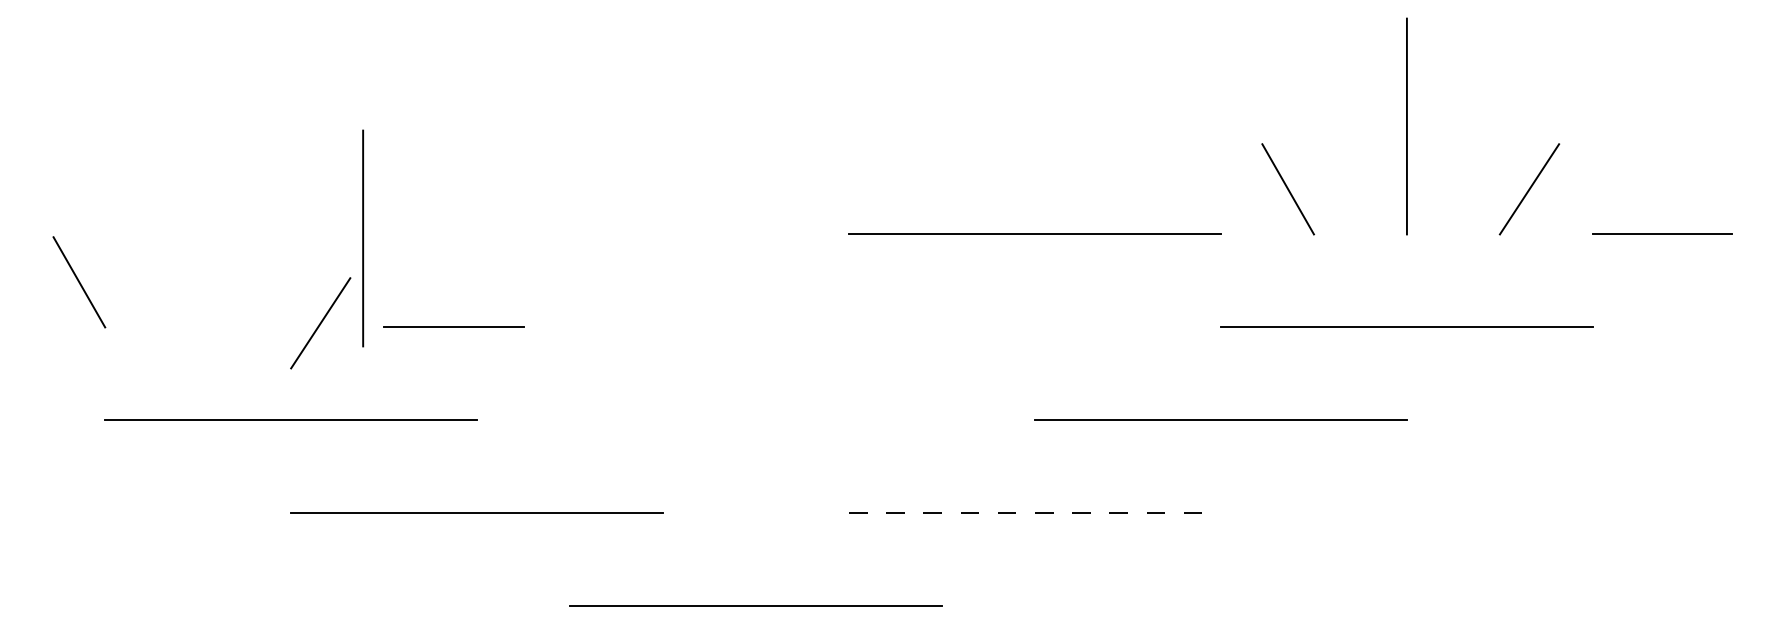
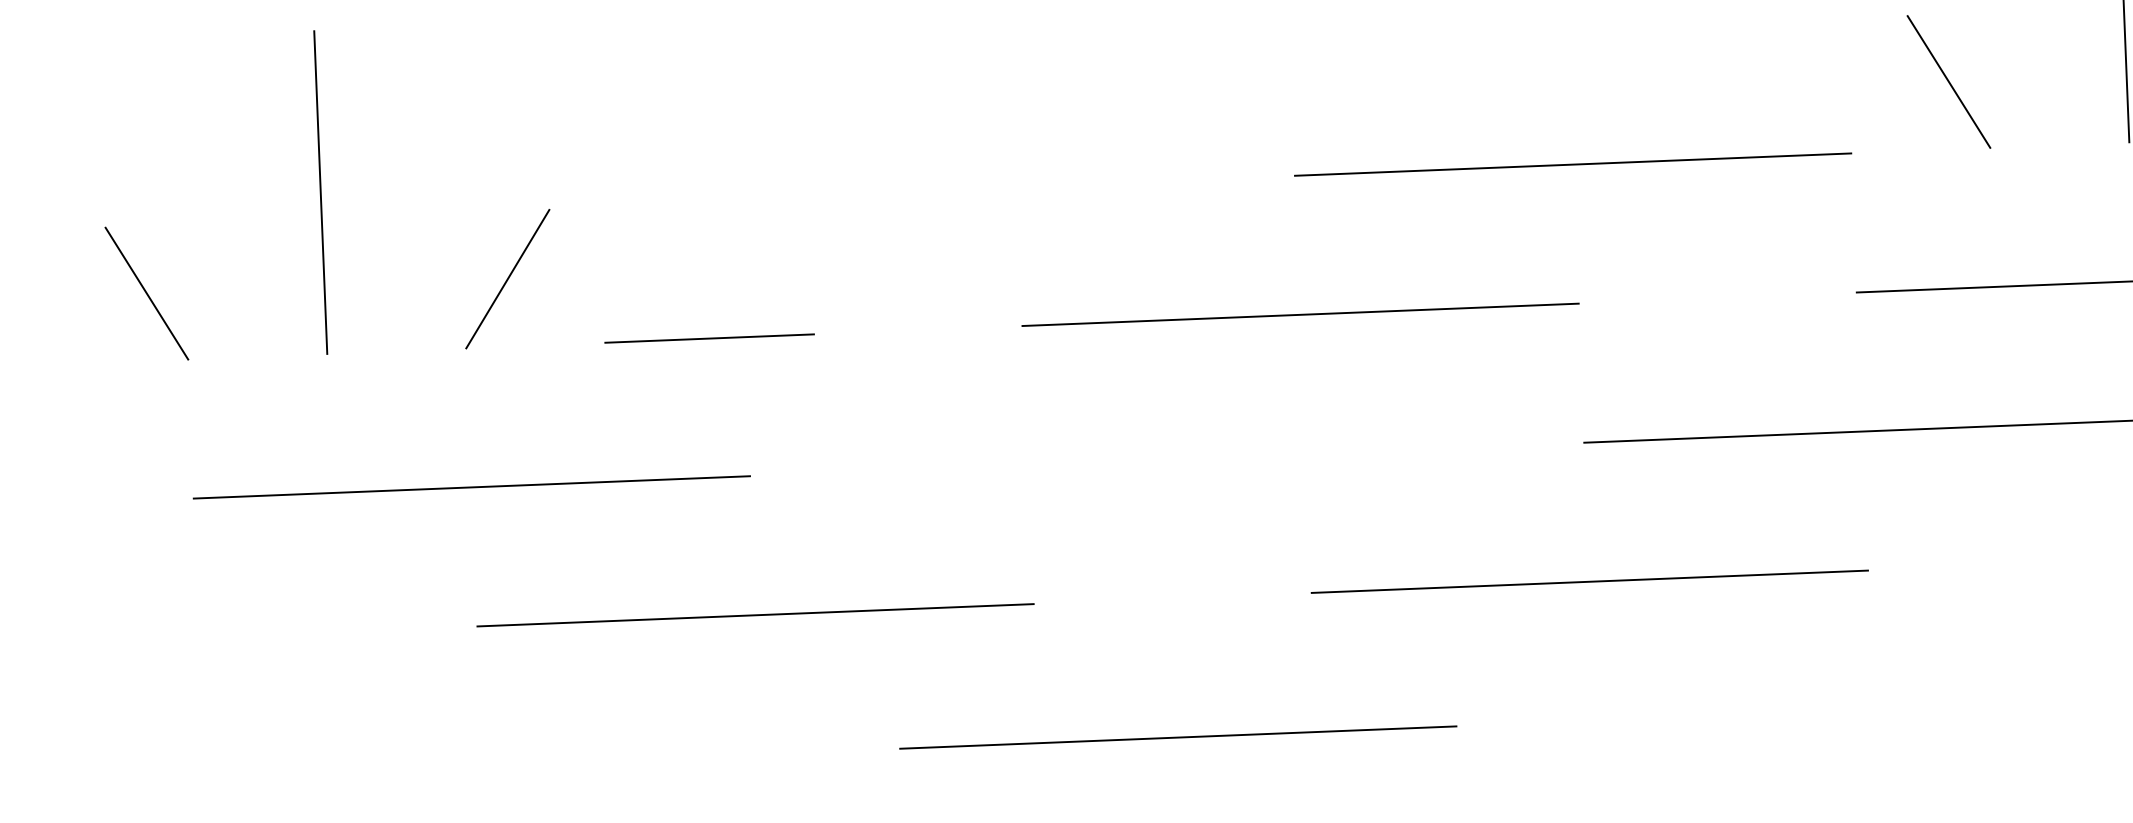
line: (363, 238) -> (321, 192), moved
line: (320, 323) -> (507, 279), moved
line: (849, 327) -> (1301, 314), added
line: (1035, 513) -> (1590, 581), dashed -> solid

